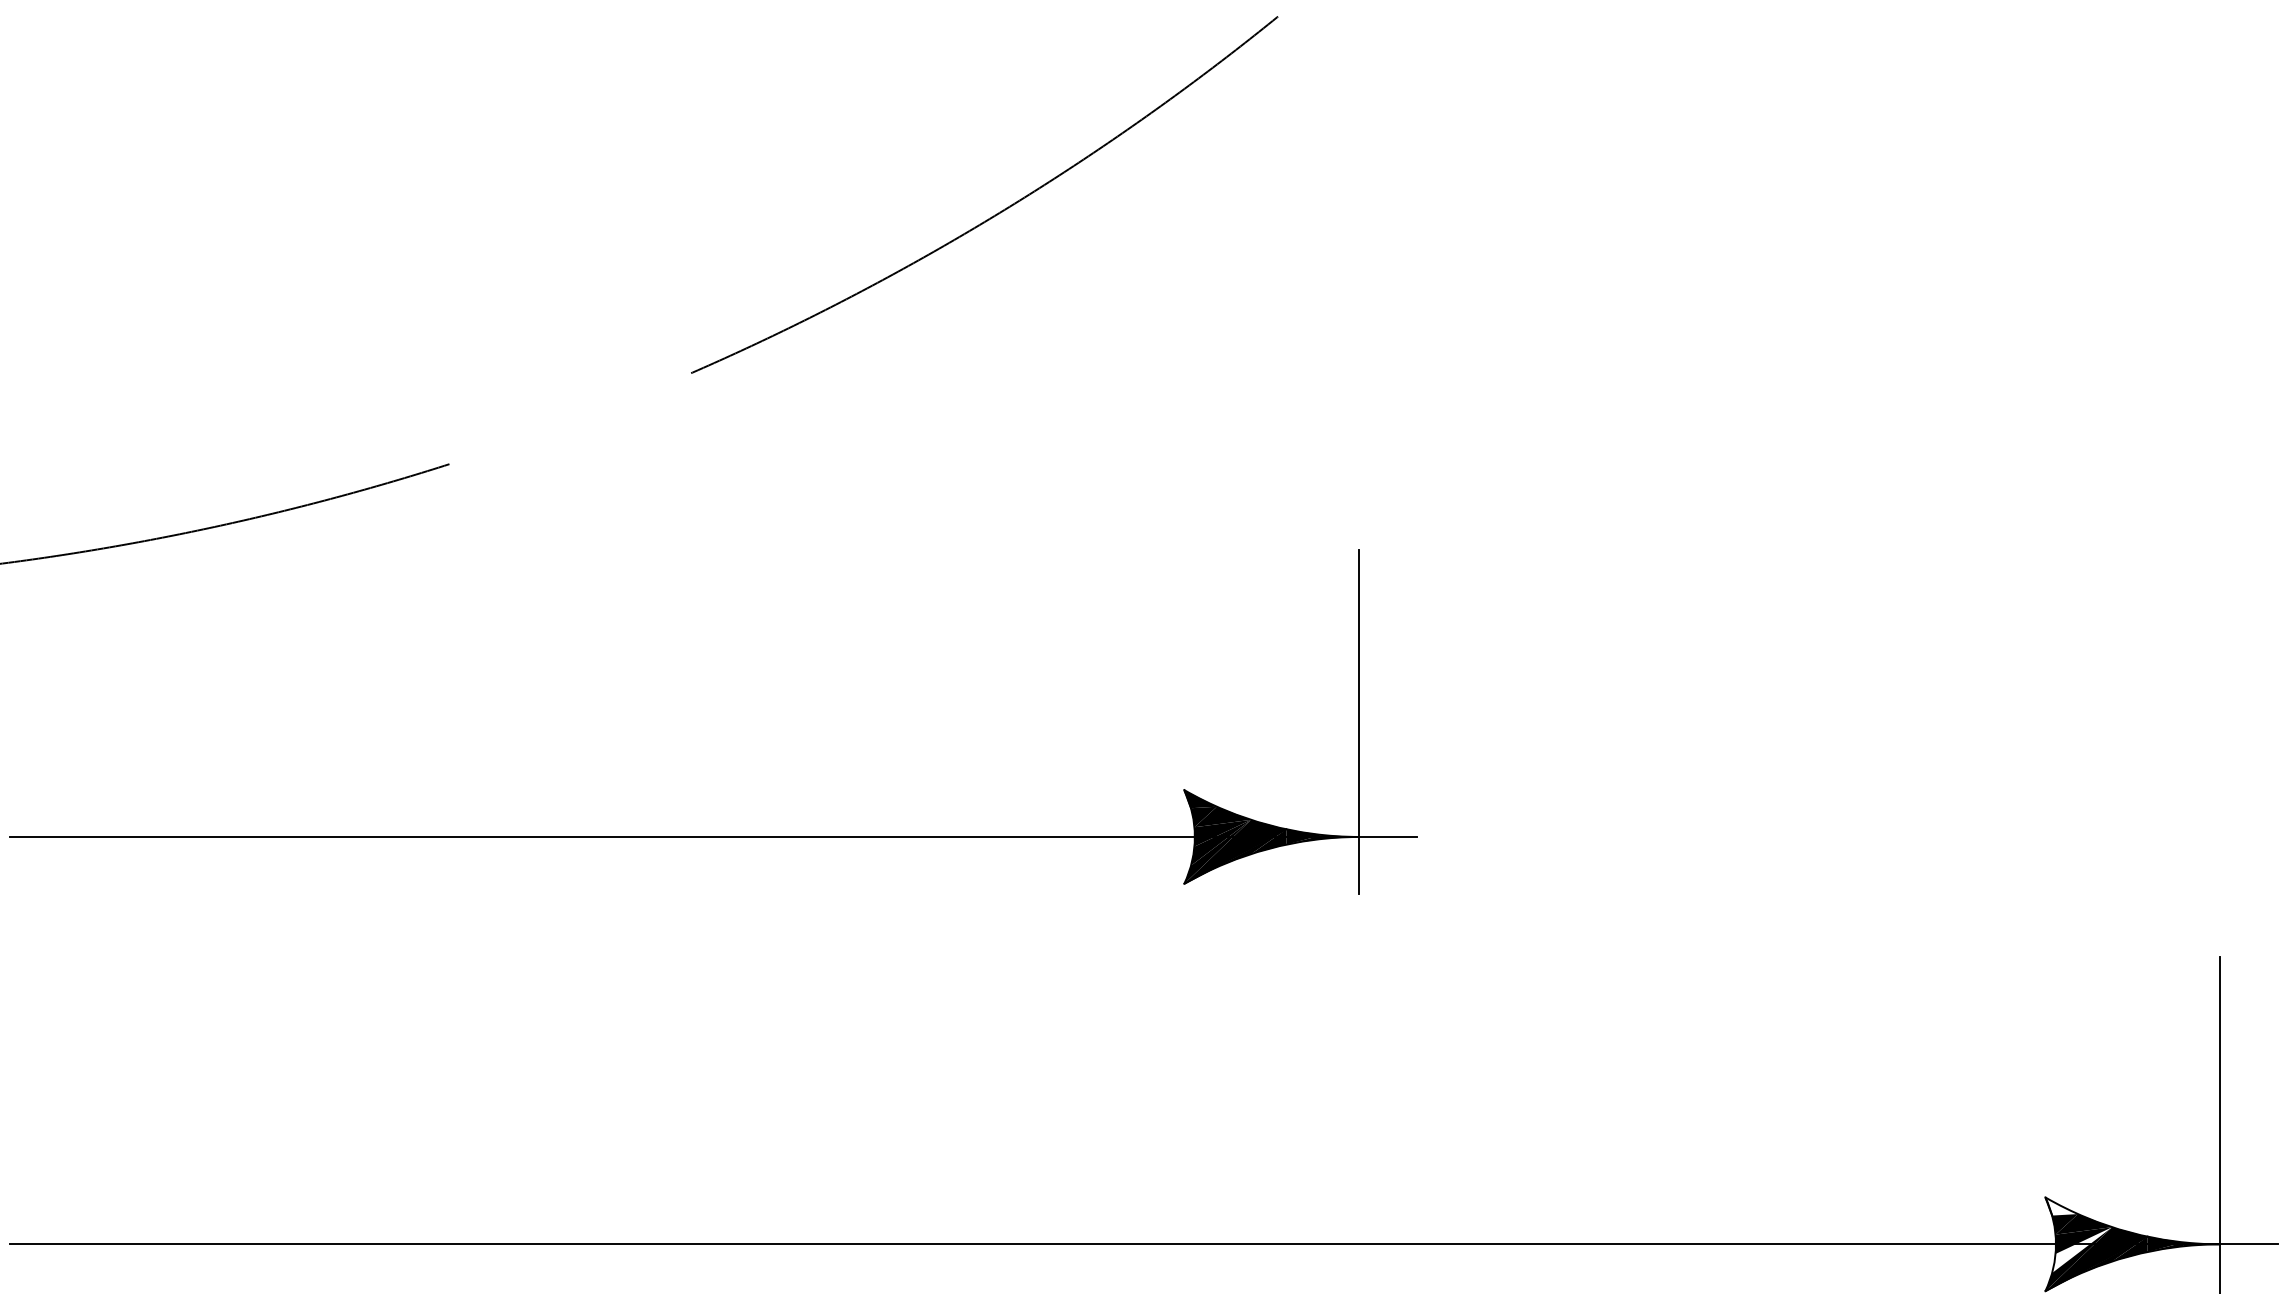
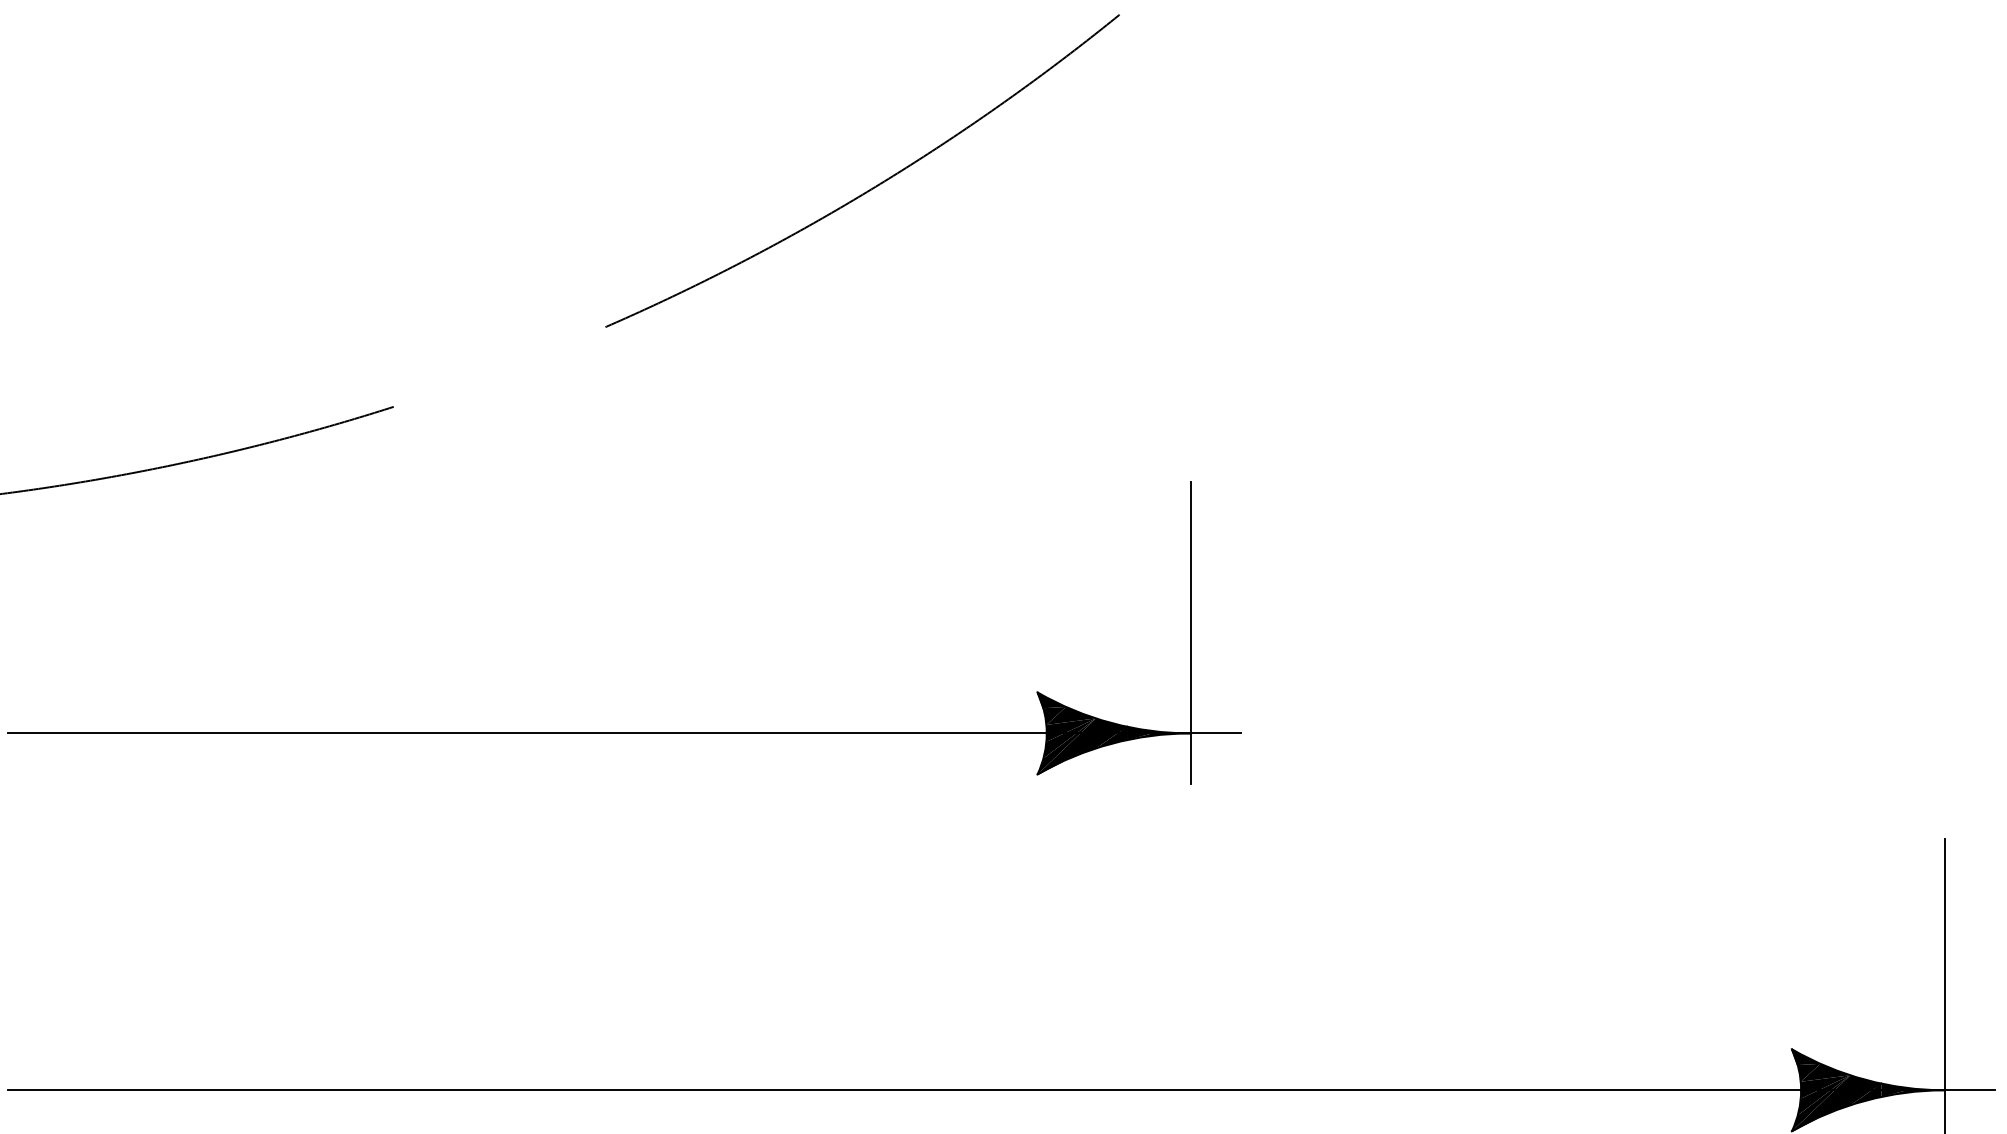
fill: (2060, 1206) -> (1805, 1057), added
fill: (2081, 1250) -> (1823, 1095), added

